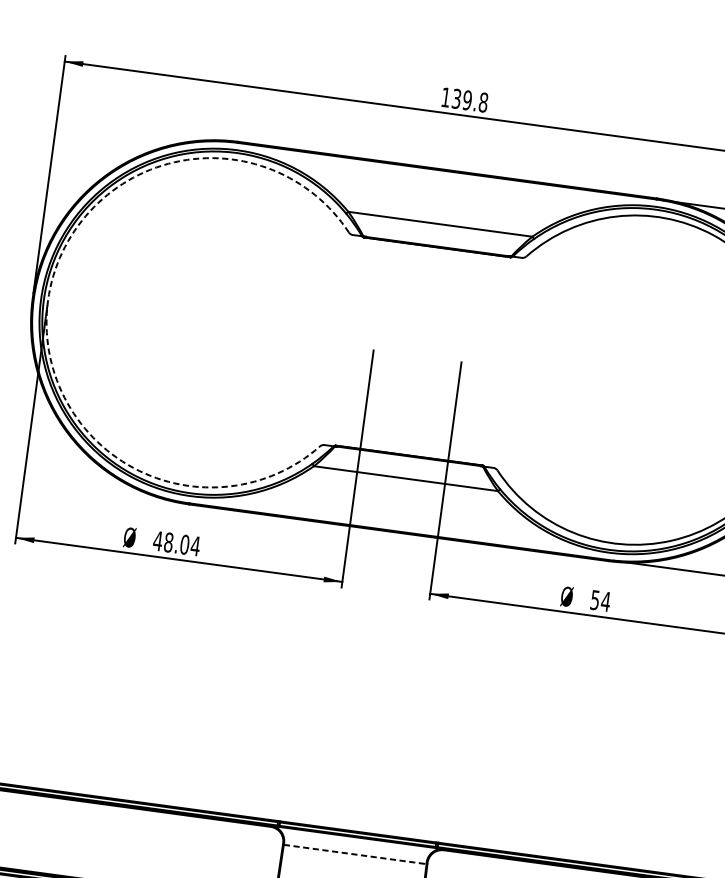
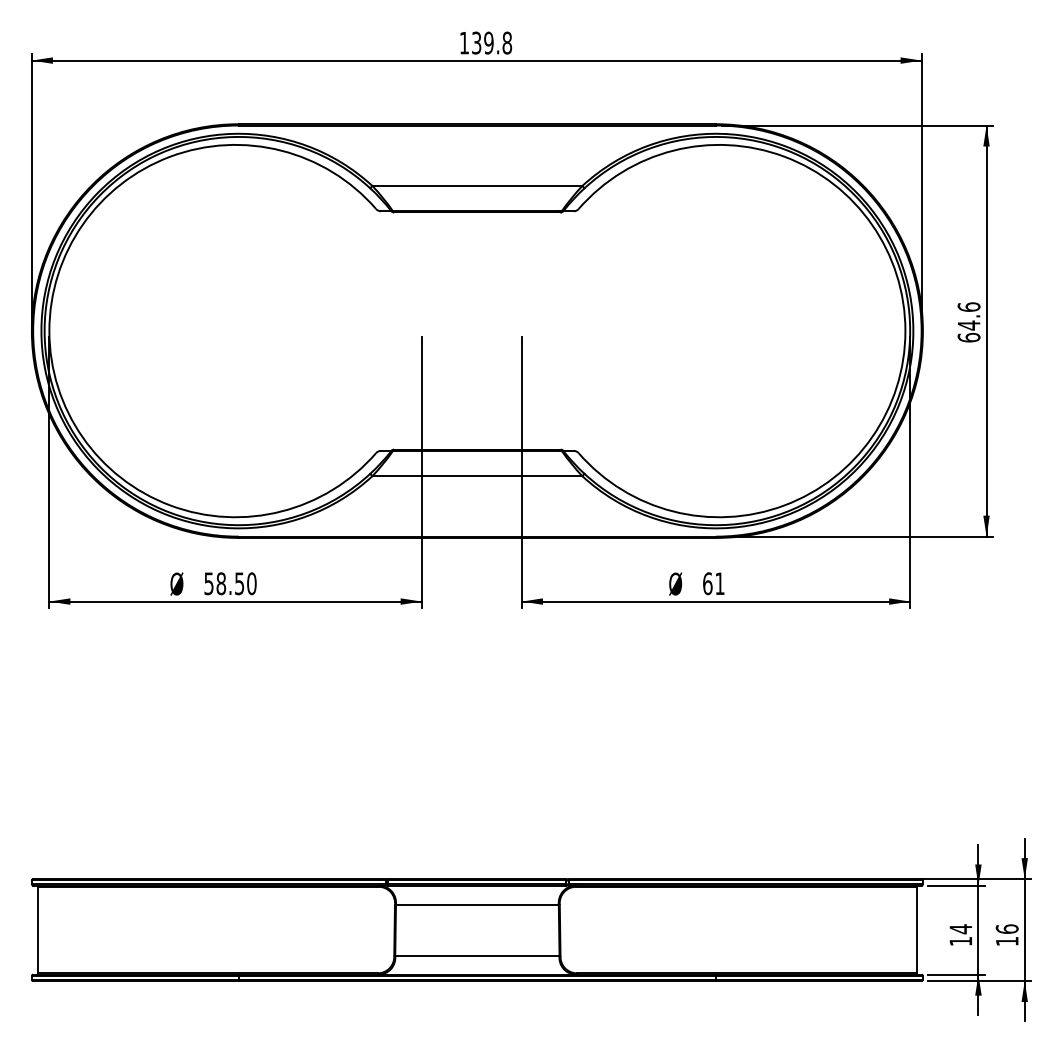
arc: (48, 301) -> (49, 331), dashed -> solid
text: (176, 543) -> (230, 583), 48.04 -> 58.50
text: (601, 600) -> (714, 583), 54 -> 61
line: (355, 854) -> (477, 904), dashed -> solid

